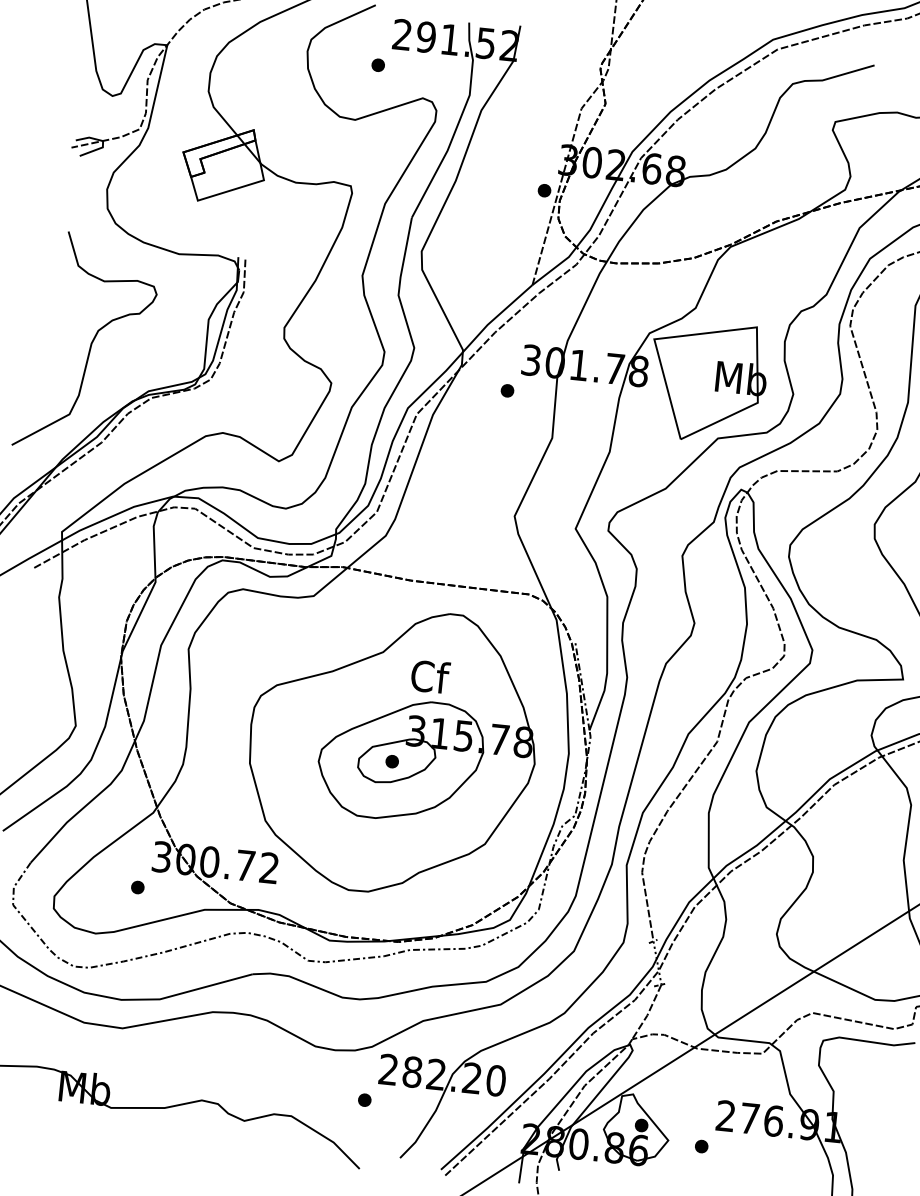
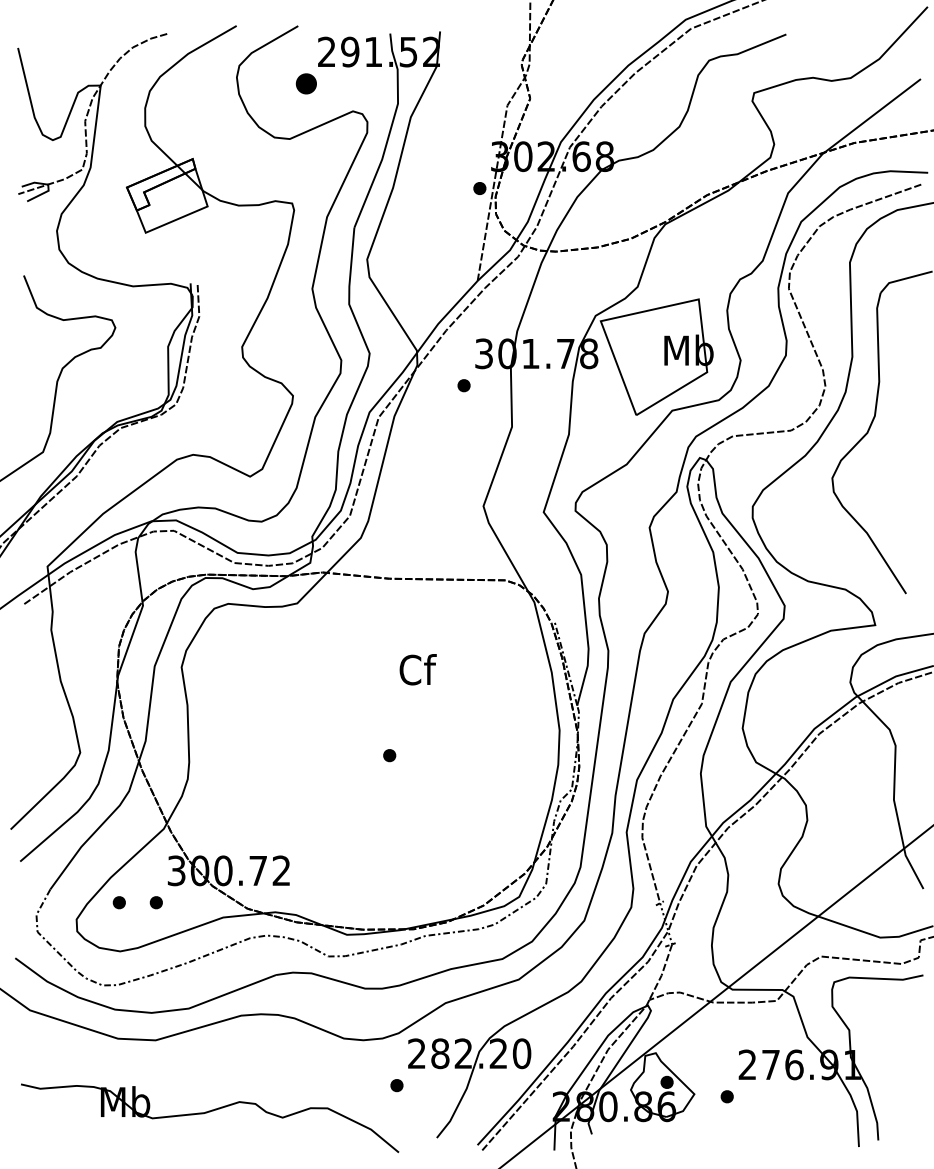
part: (378, 64) -> (306, 83), size x1.6
part: (392, 751) -> (388, 745), removed
part: (99, 883) -> (118, 902), added

